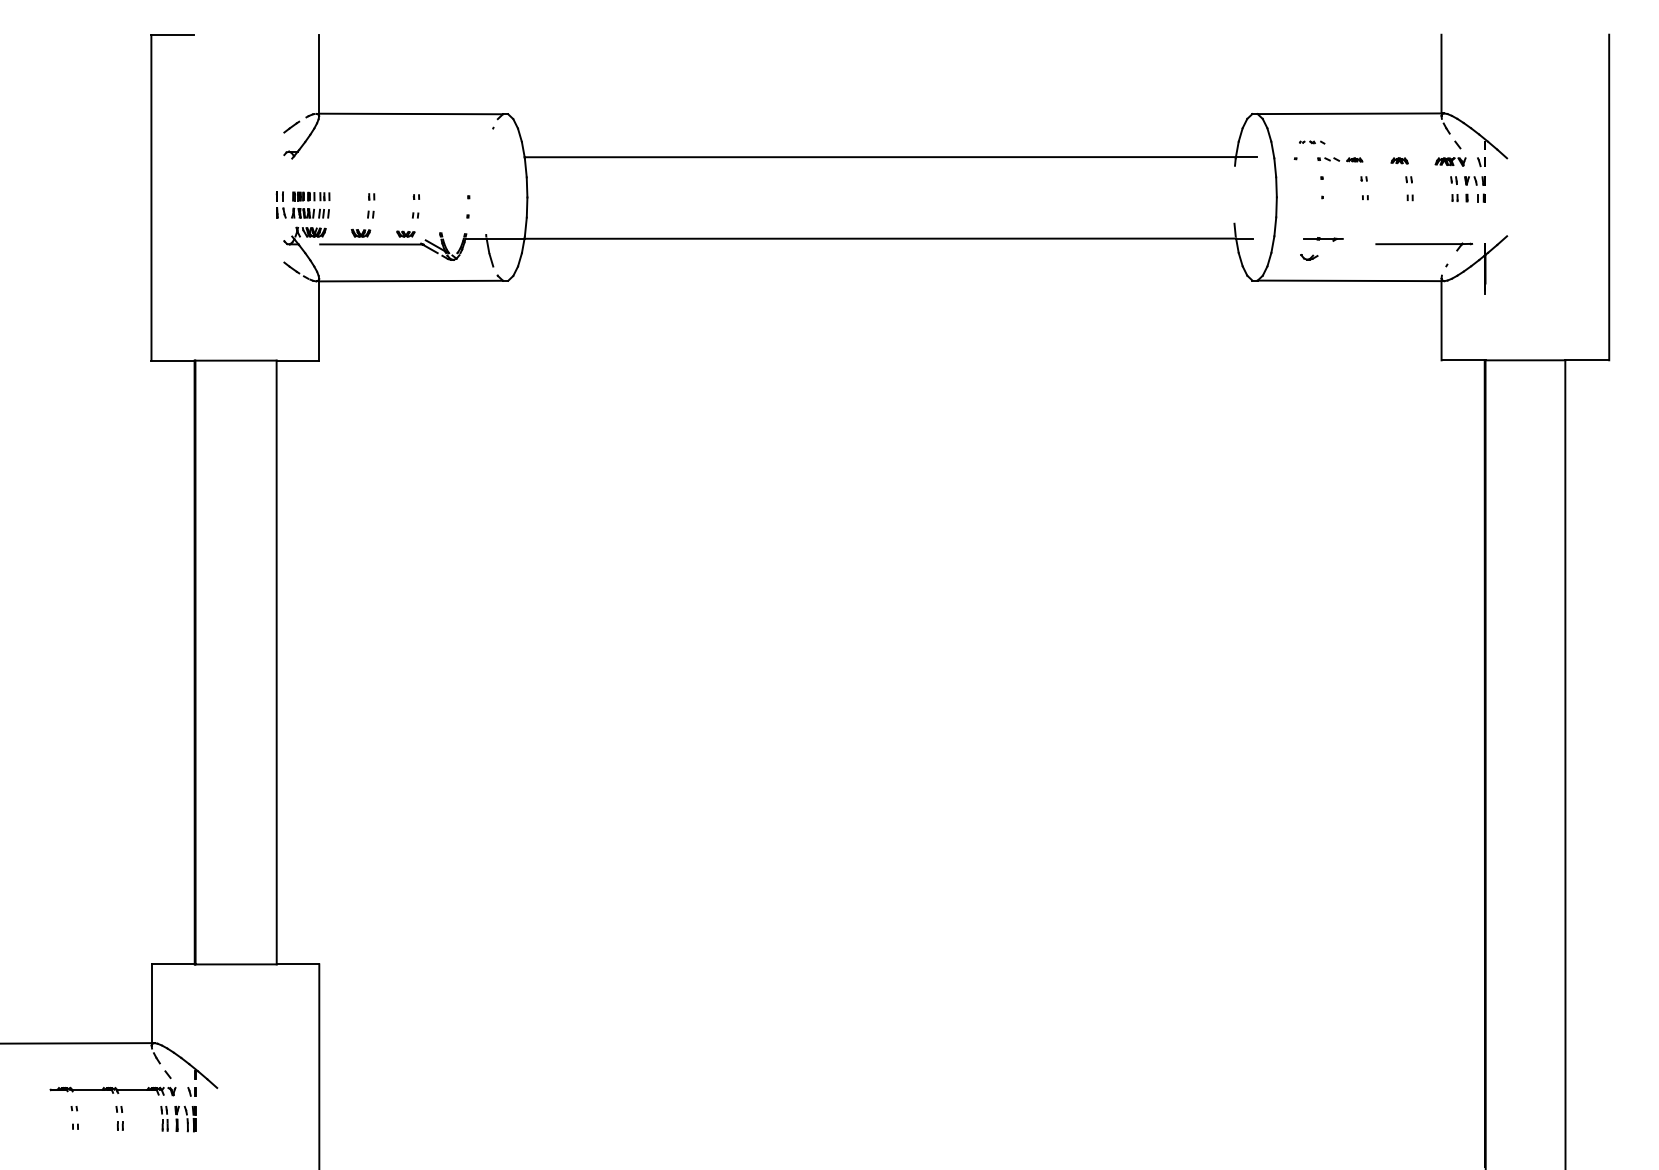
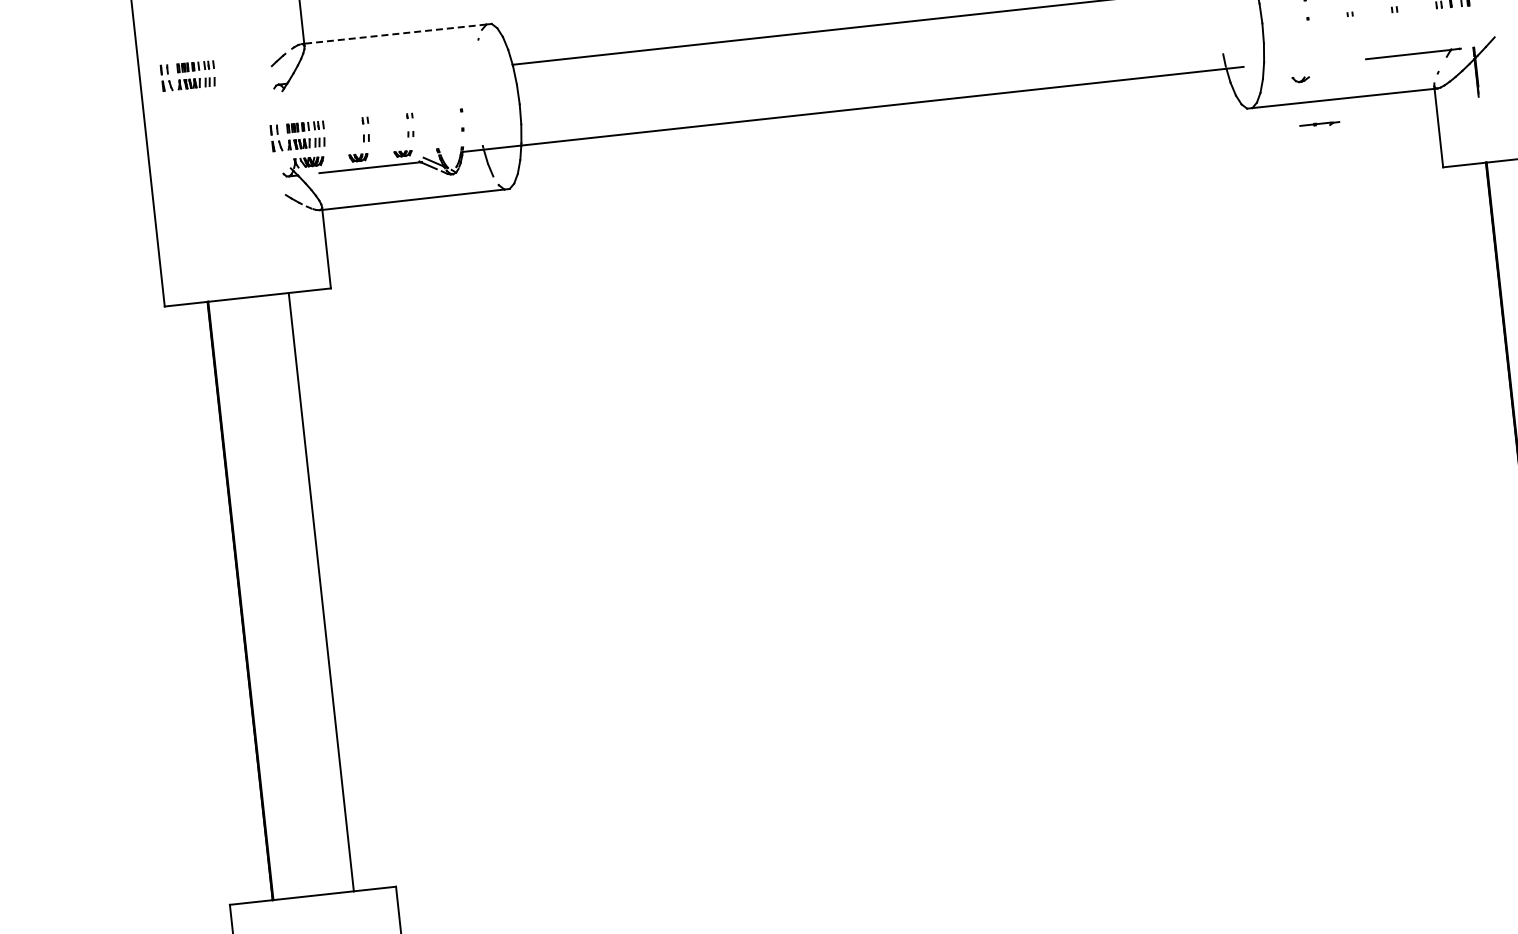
line: (411, 113) -> (395, 33), solid -> dashed
part: (199, 132) -> (187, 75), added
part: (1323, 239) -> (1320, 124), moved

